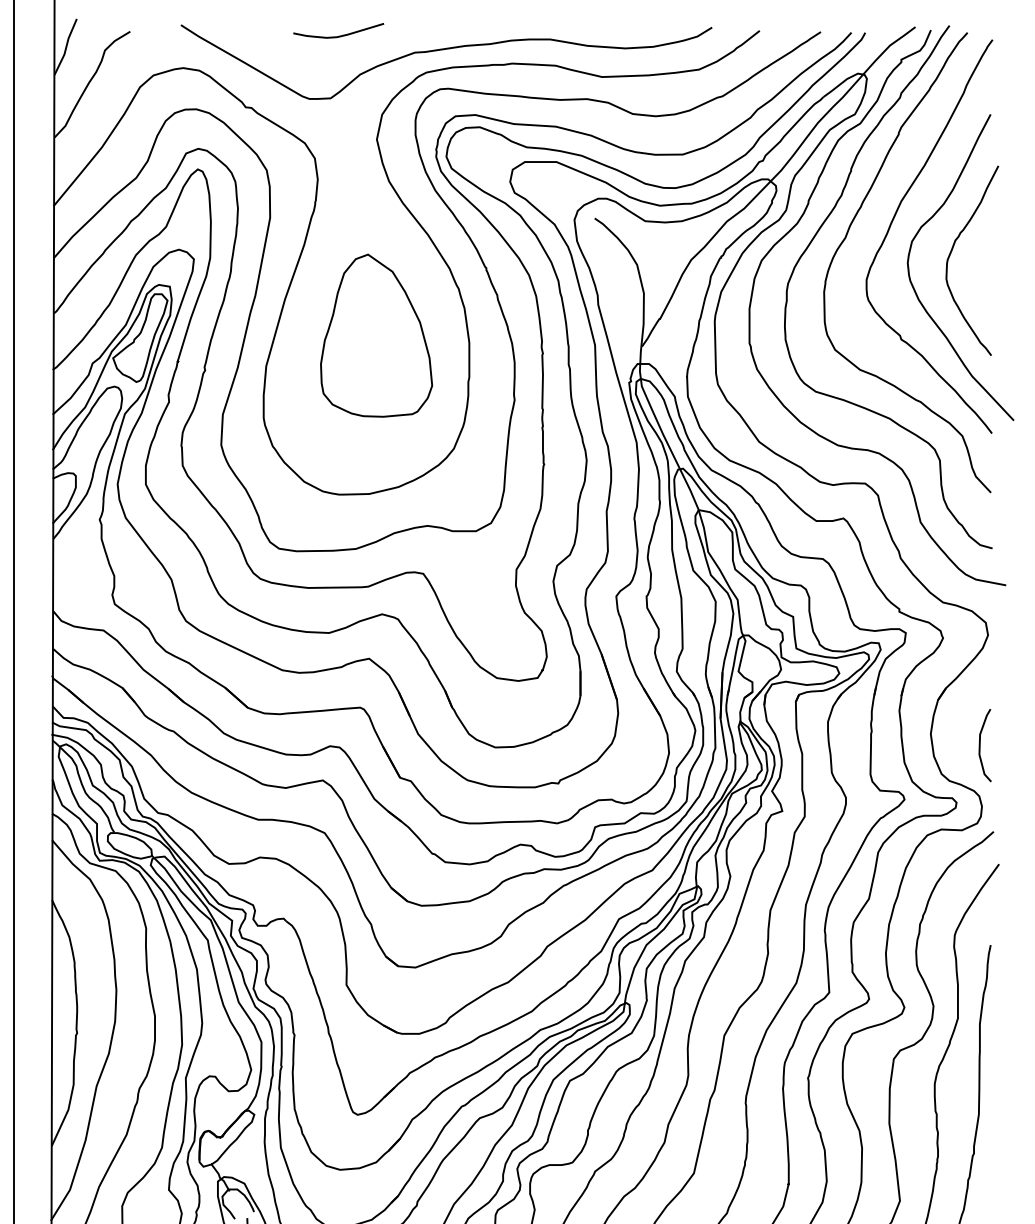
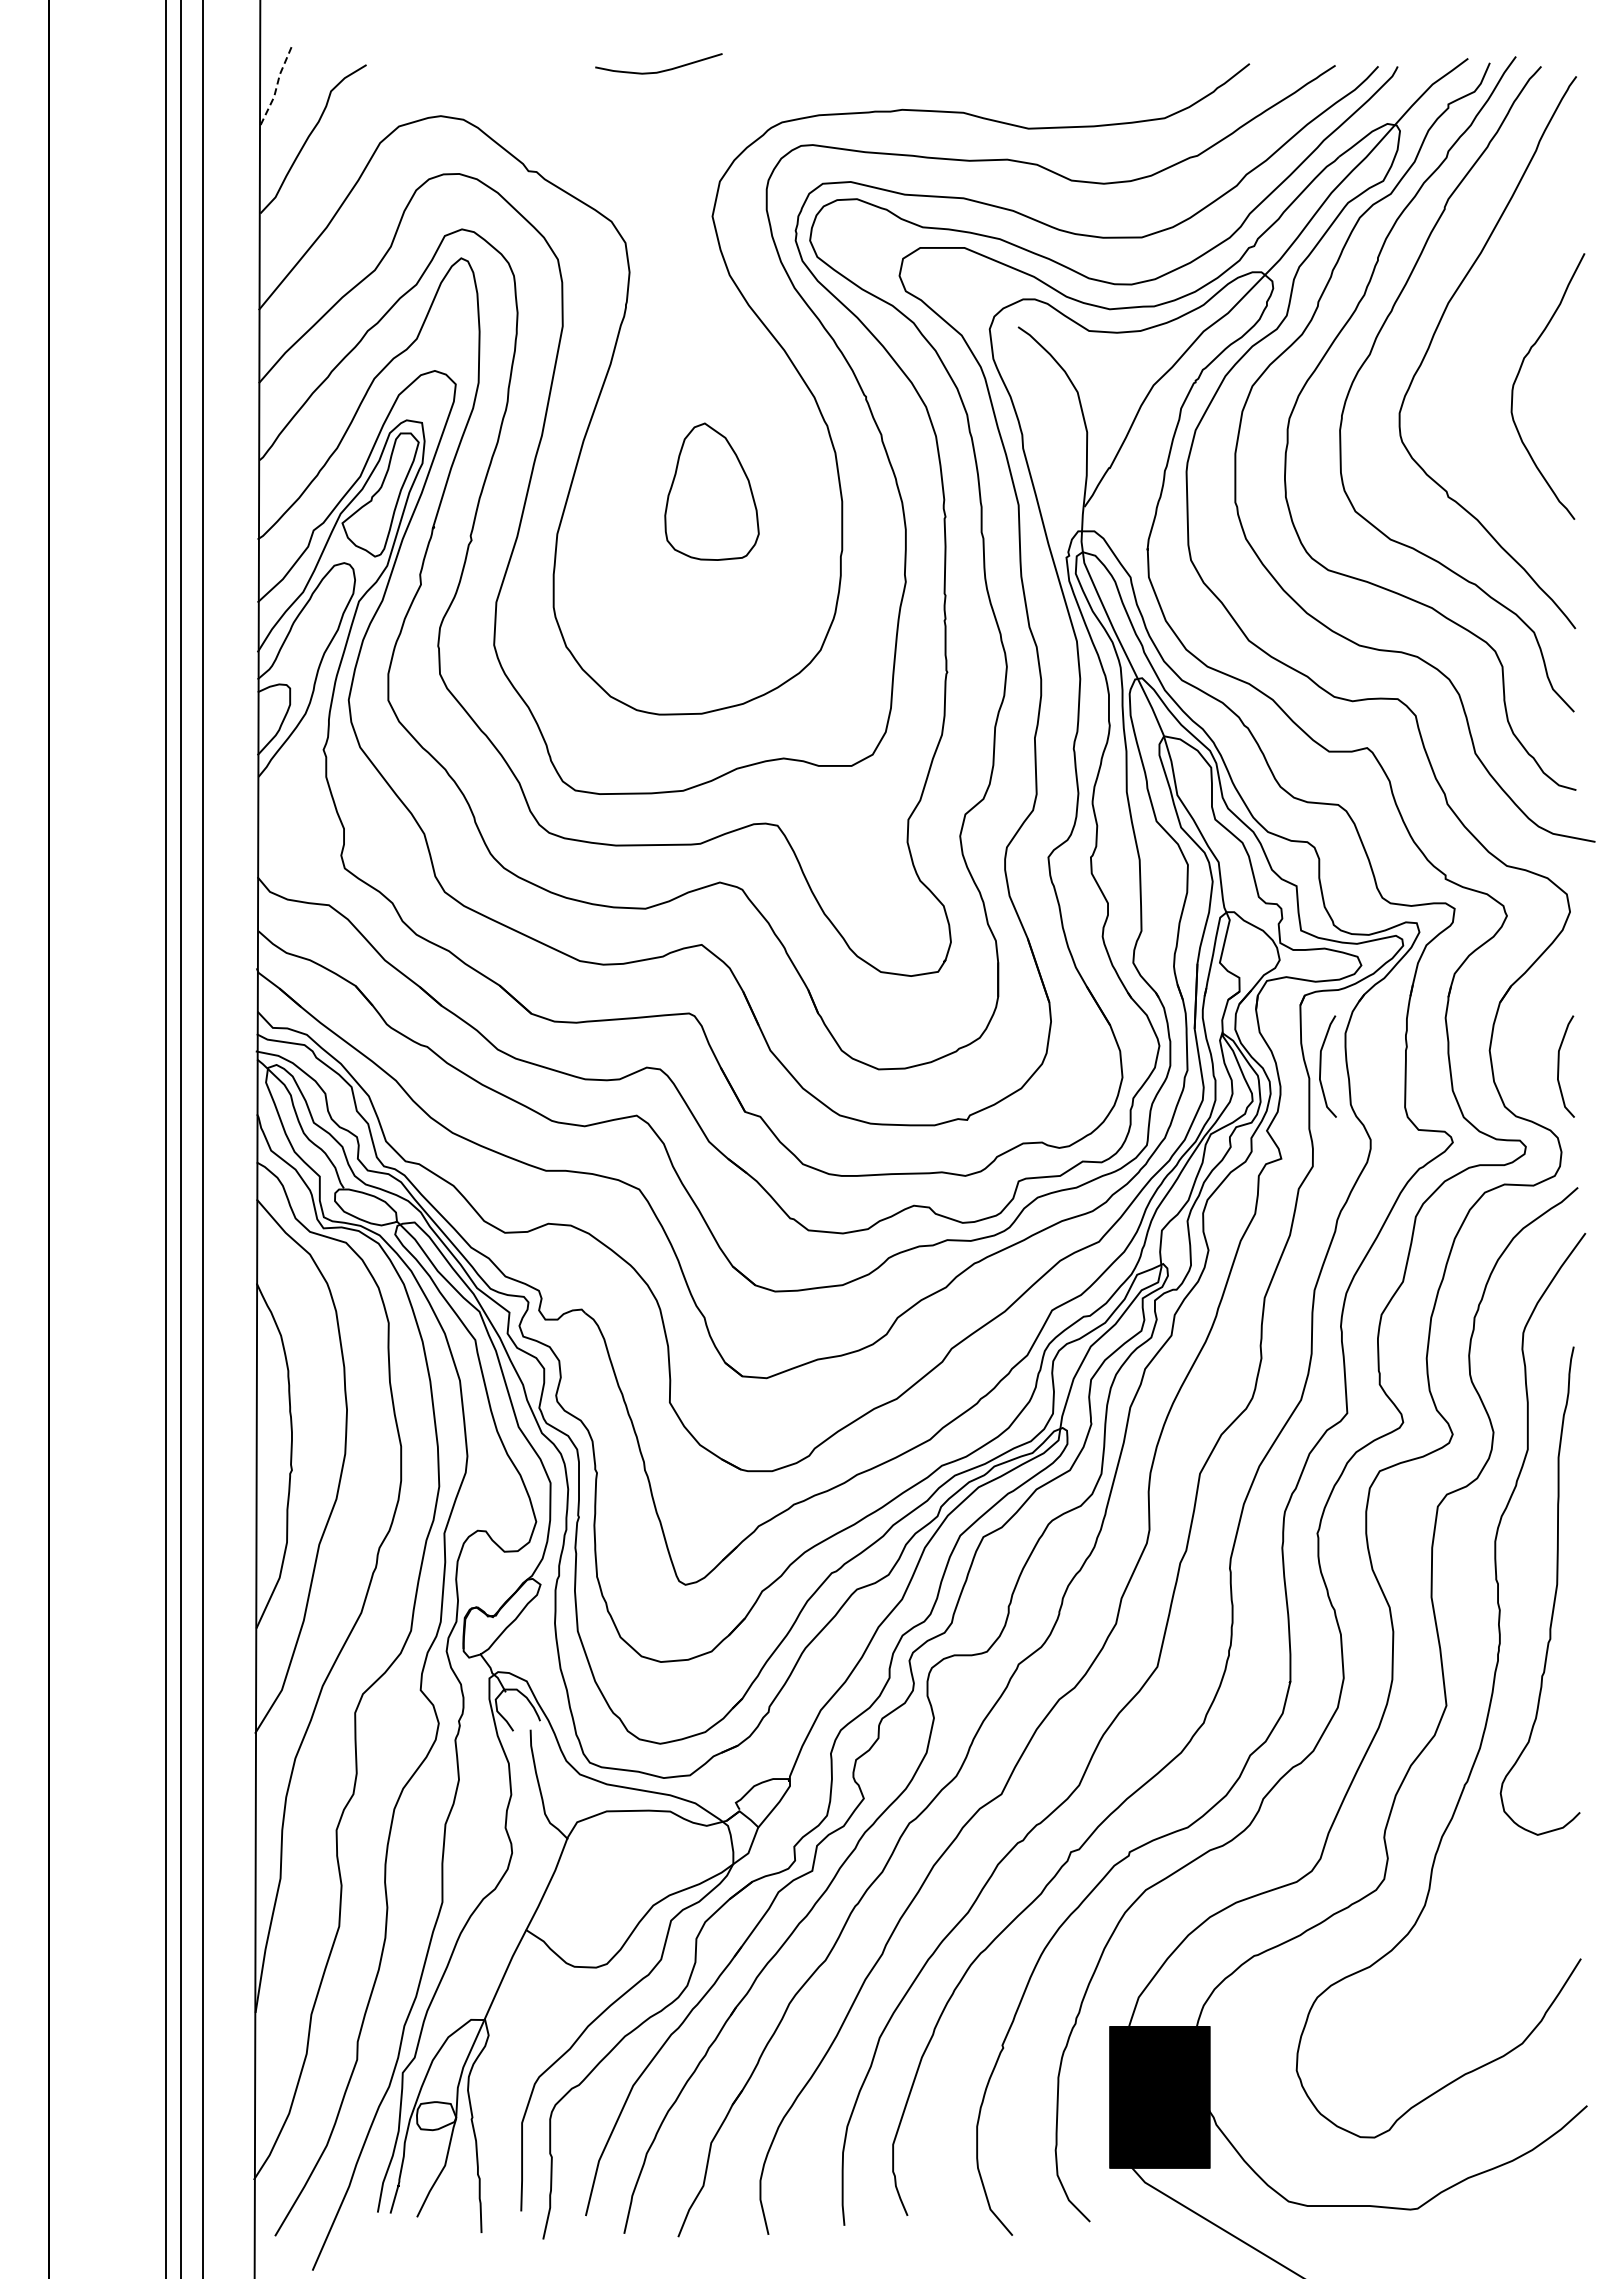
line: (66, 46) -> (276, 86), solid -> dashed
curve: (446, 49) -> (809, 90), removed
curve: (915, 290) -> (1468, 428), removed
part: (376, 335) -> (711, 491), size x0.6
curve: (810, 745) -> (1321, 1066), added

